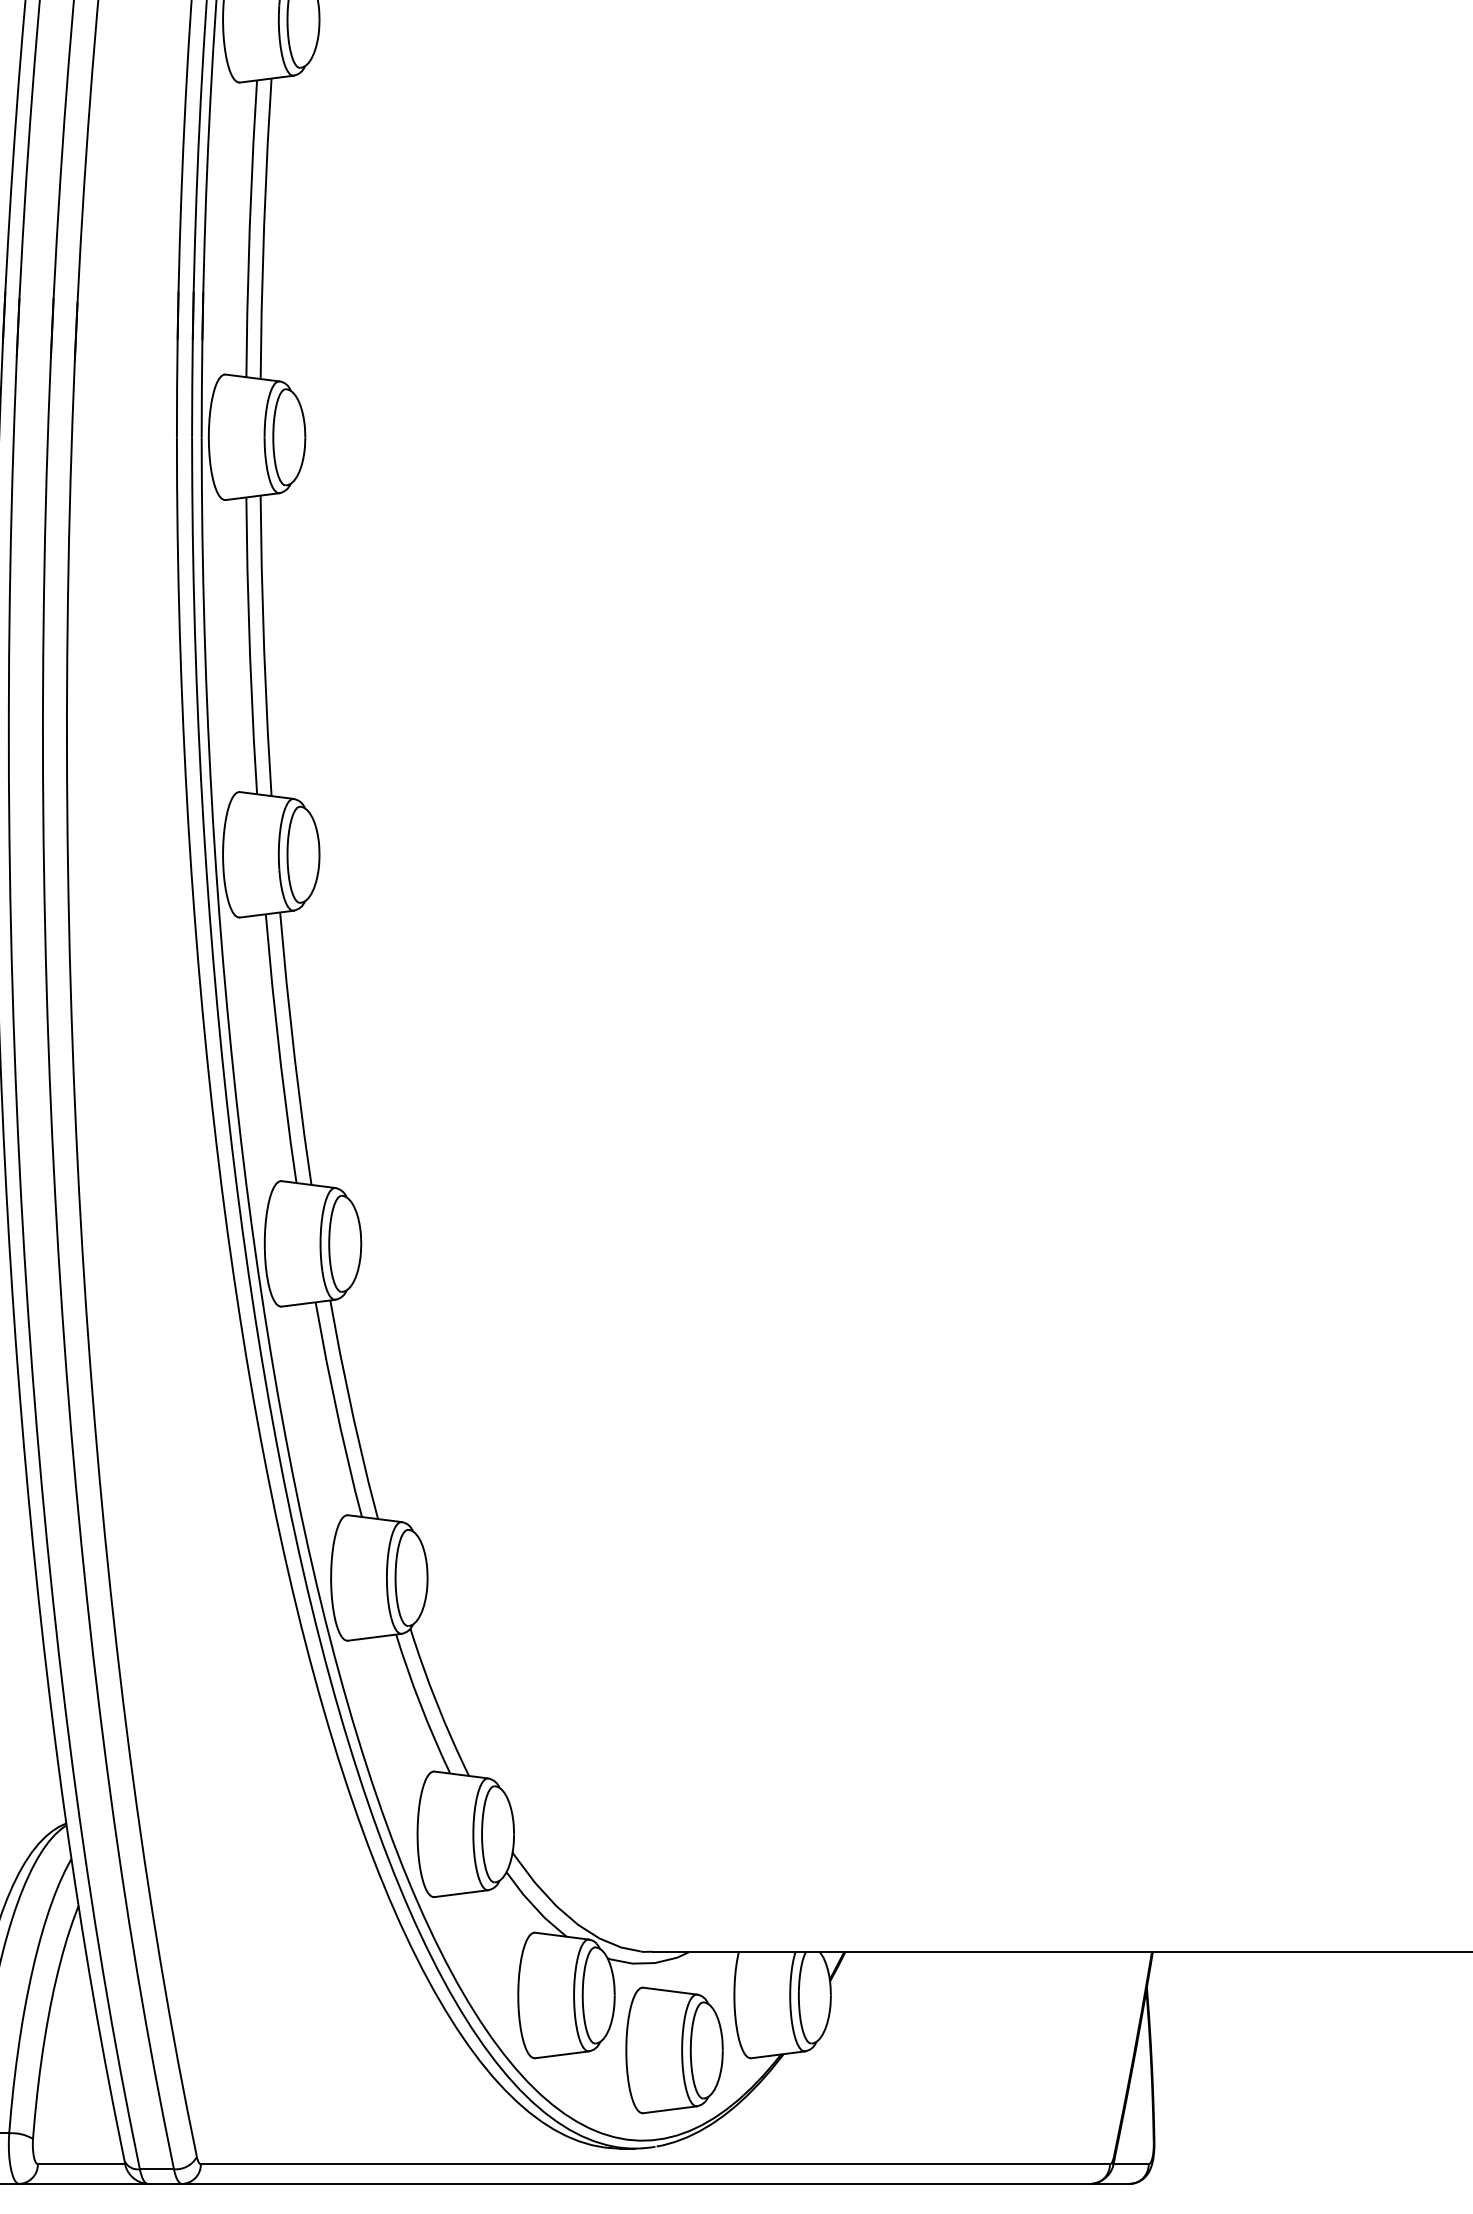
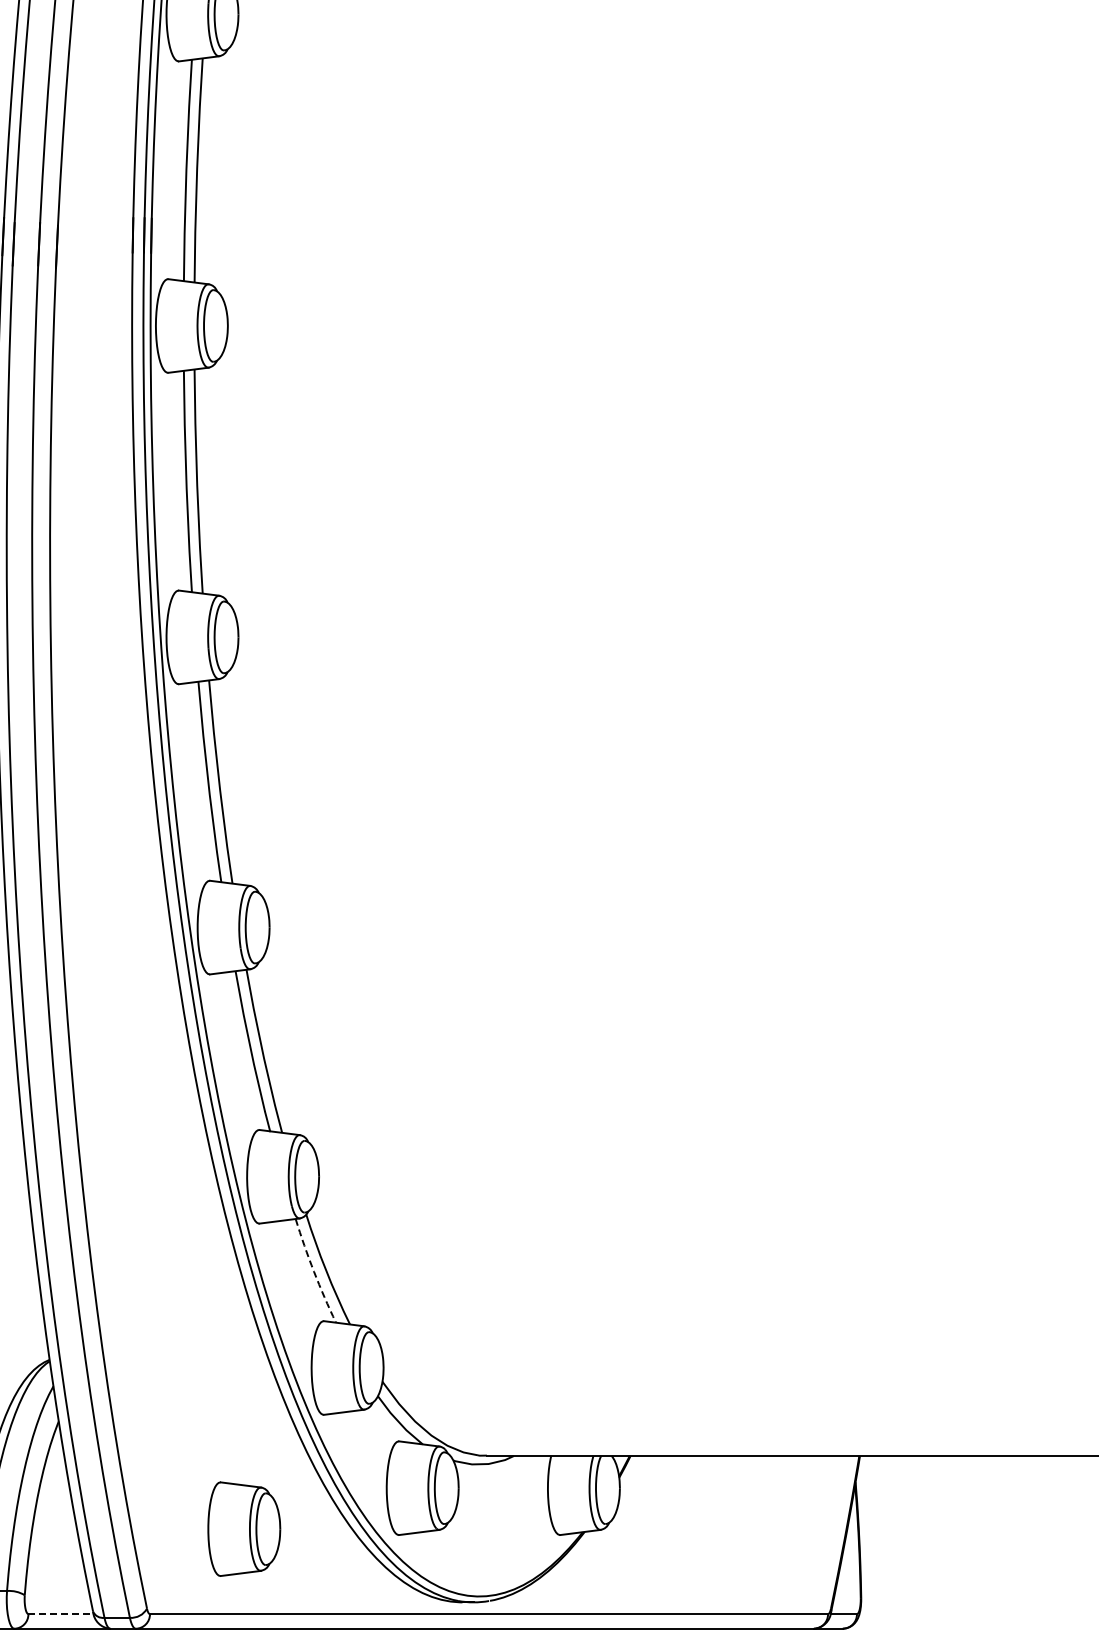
arc: (420, 1704) -> (313, 1271), solid -> dashed
part: (674, 2049) -> (244, 1528), moved
line: (82, 2164) -> (61, 1614), solid -> dashed

